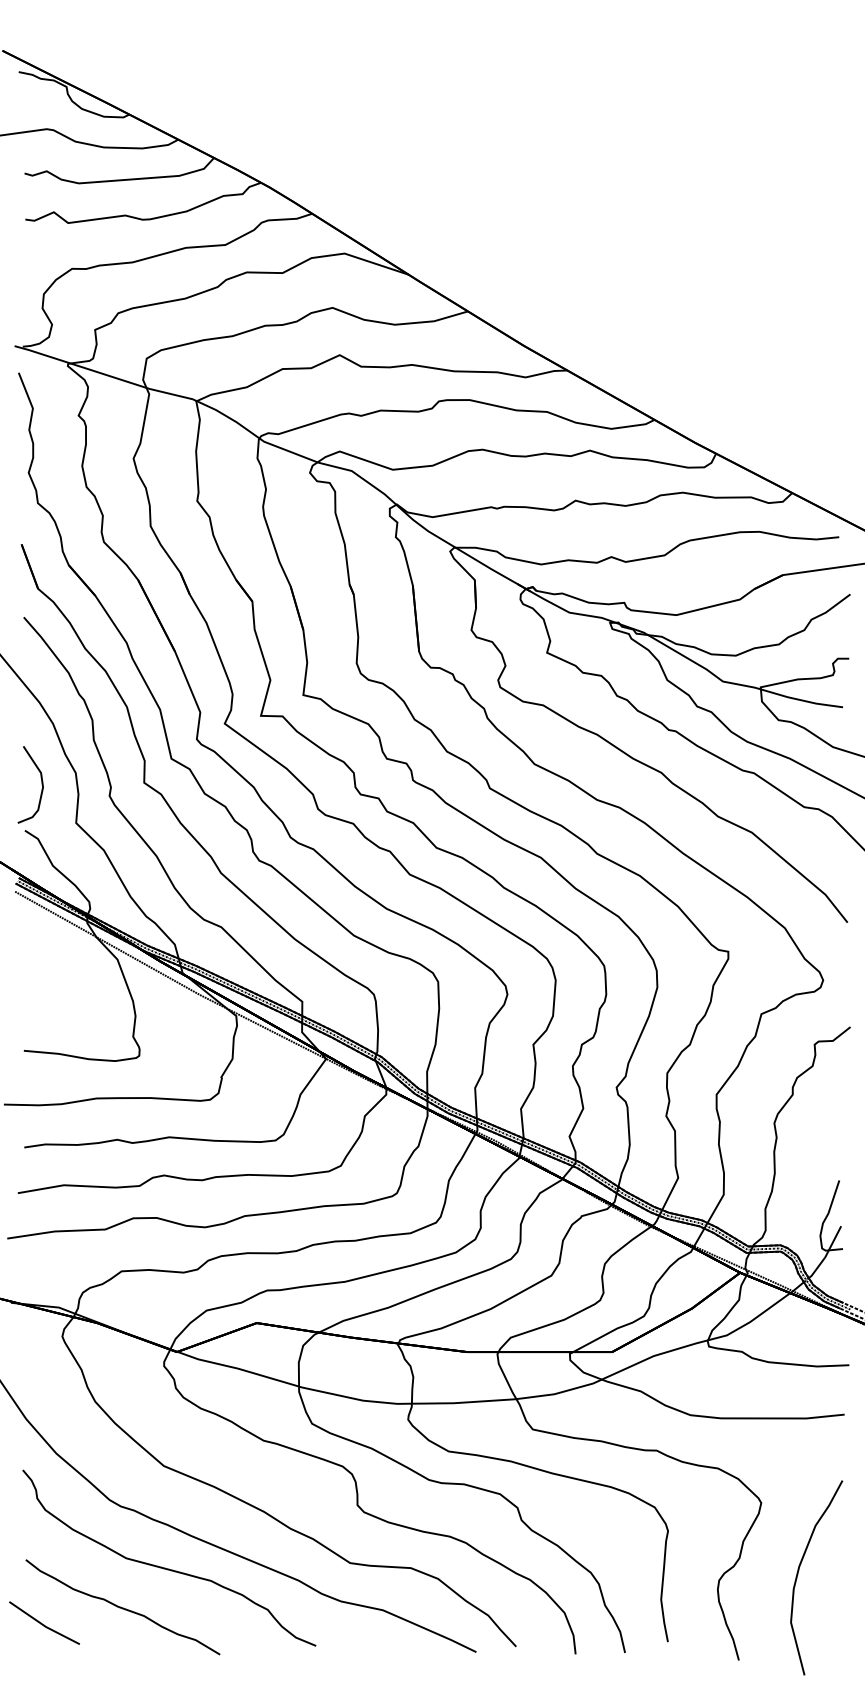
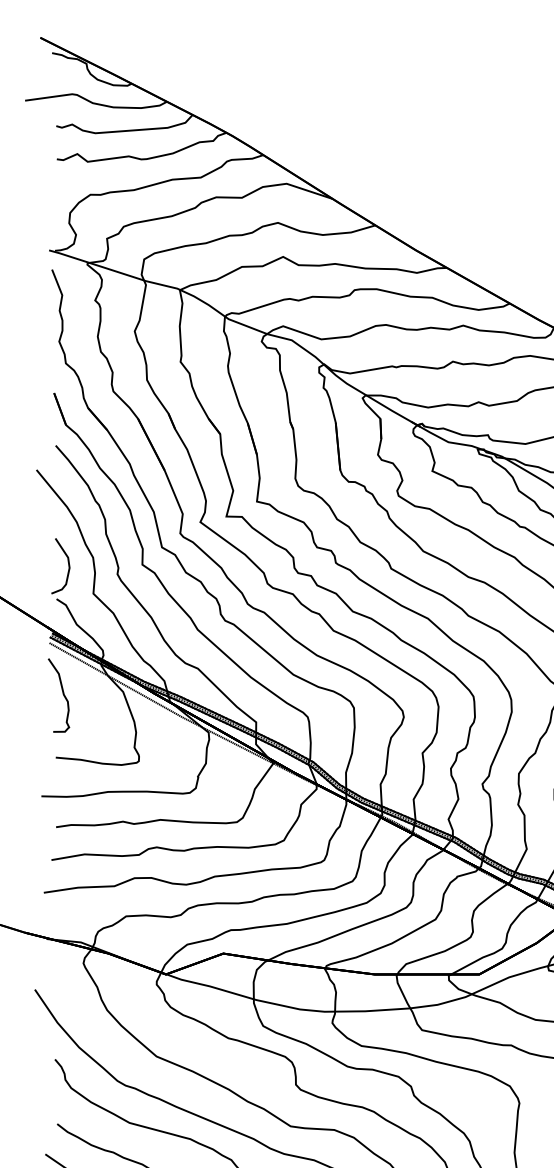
curve: (33, 961) -> (62, 693), added

